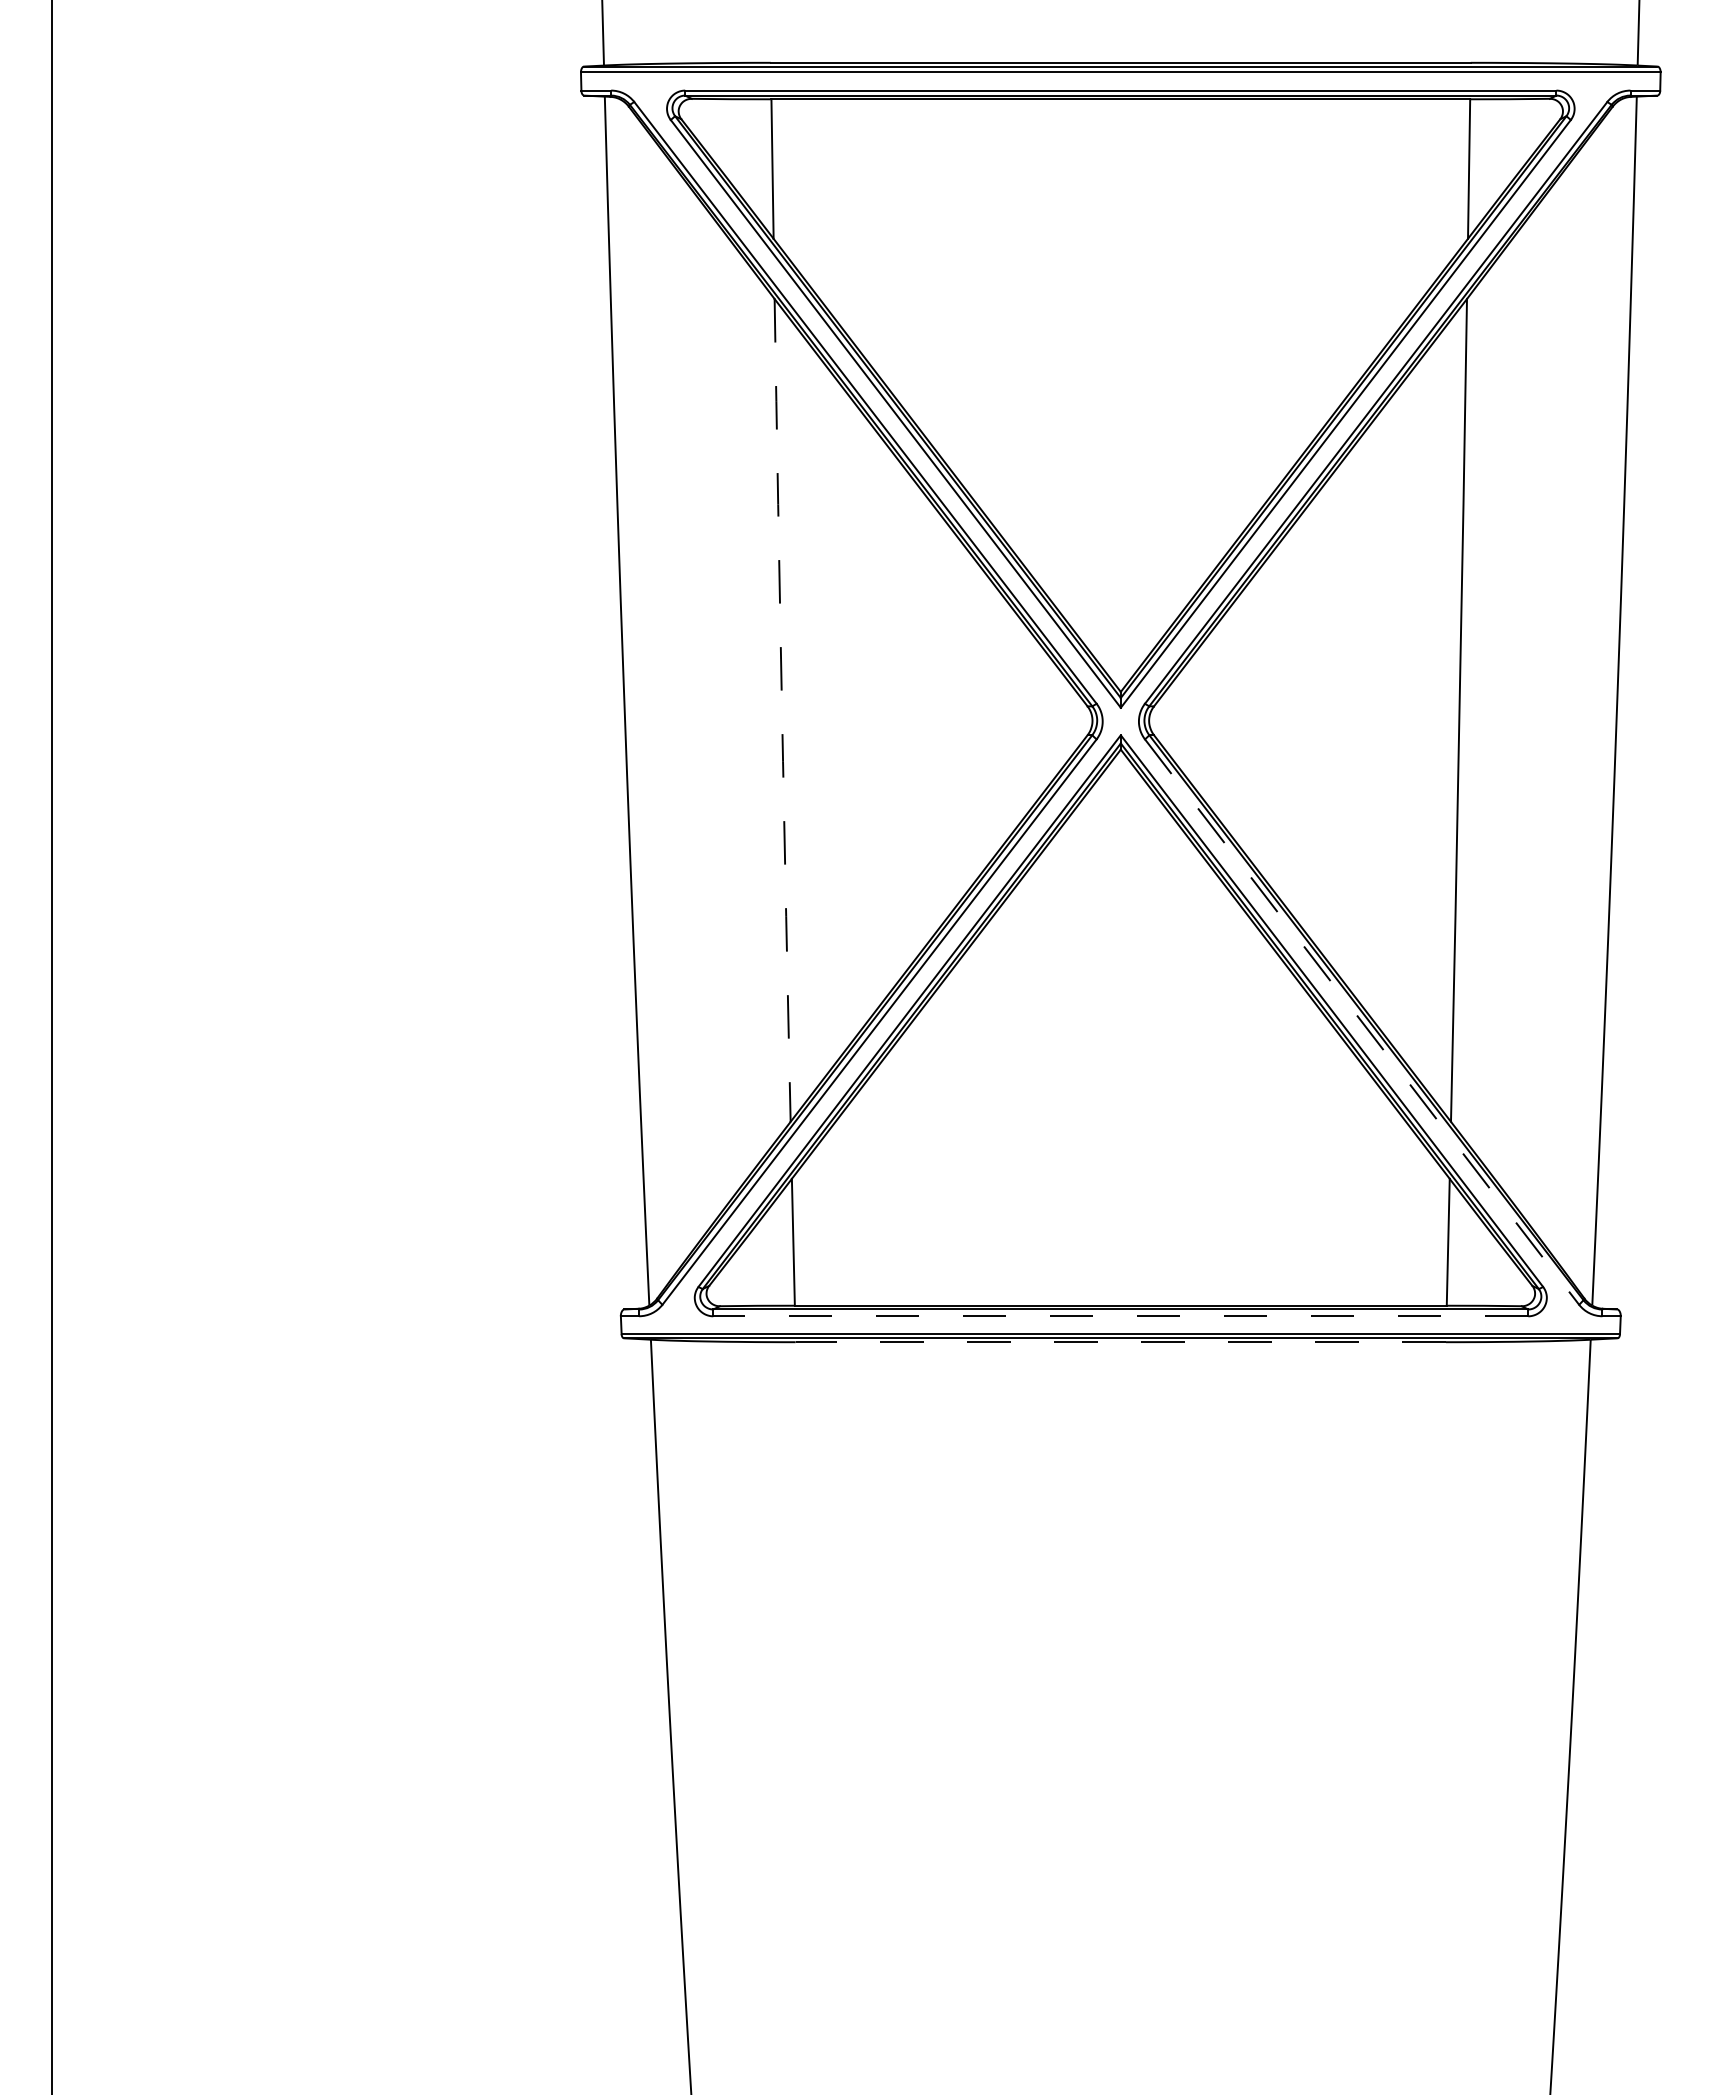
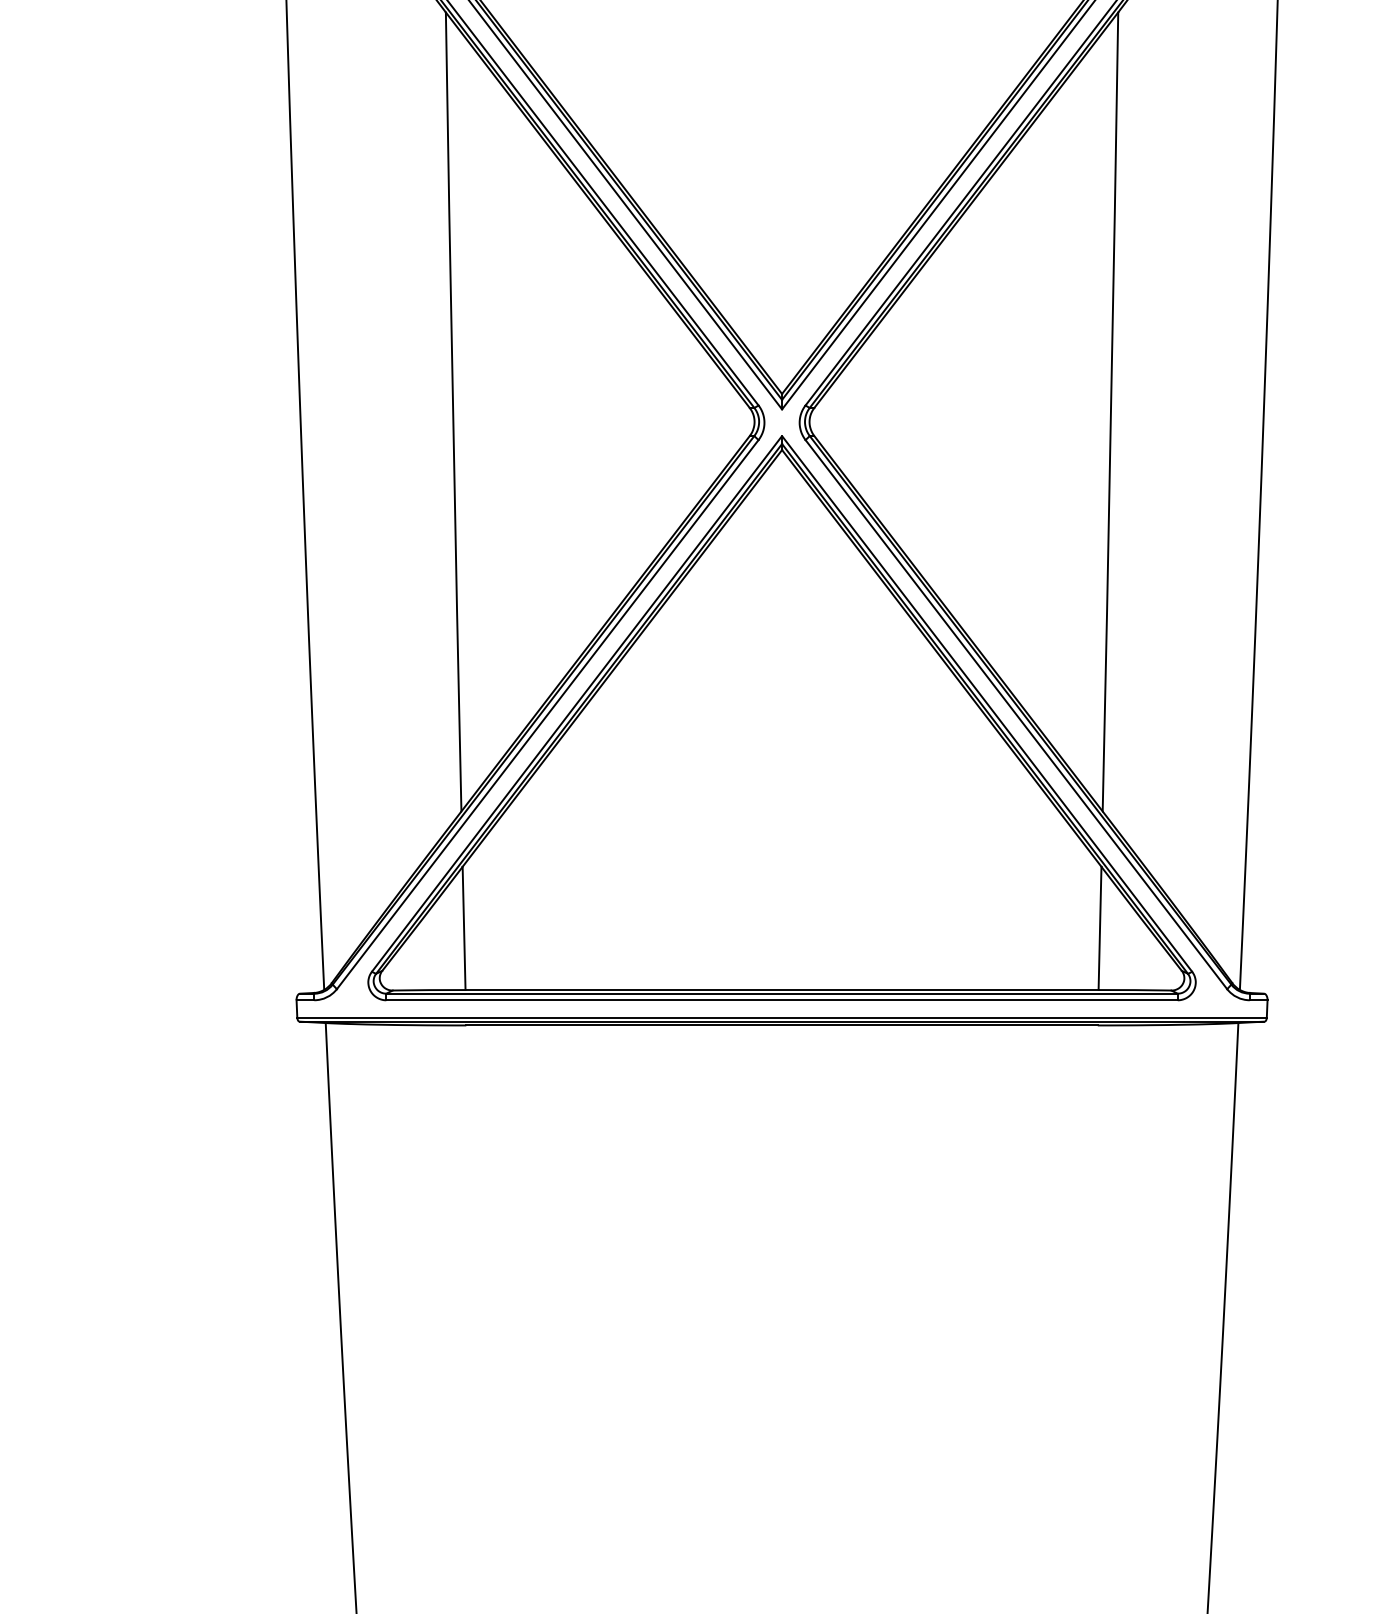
arc: (782, 710) -> (453, 412), dashed -> solid
line: (1362, 1022) -> (1016, 714), dashed -> solid
line: (1120, 1316) -> (781, 1000), dashed -> solid
line: (1120, 1342) -> (781, 1025), dashed -> solid

